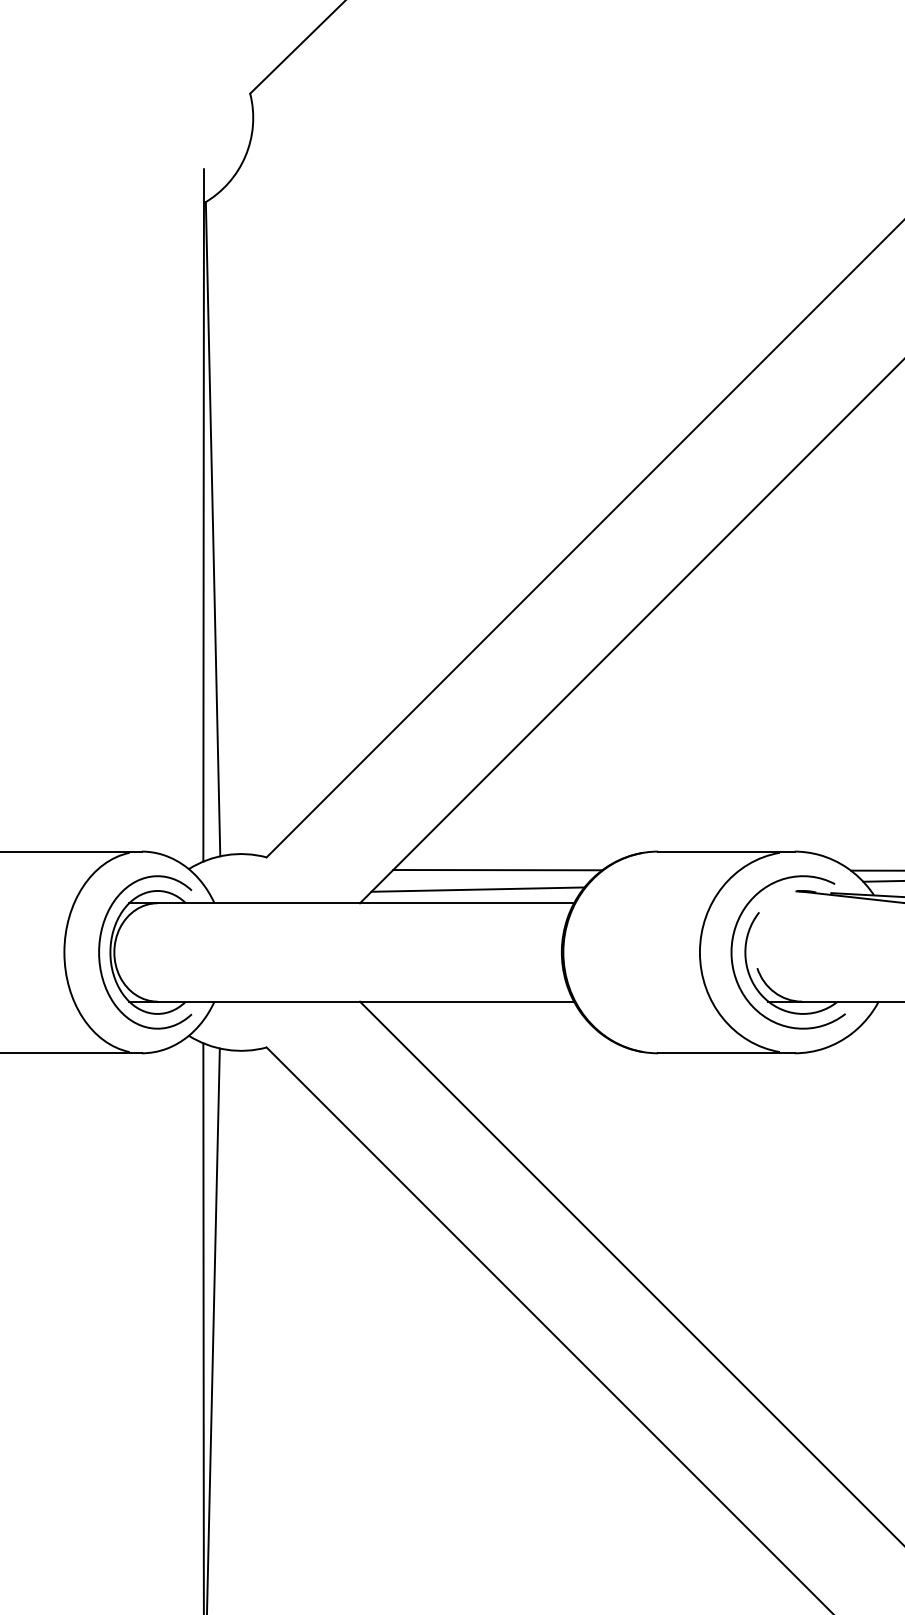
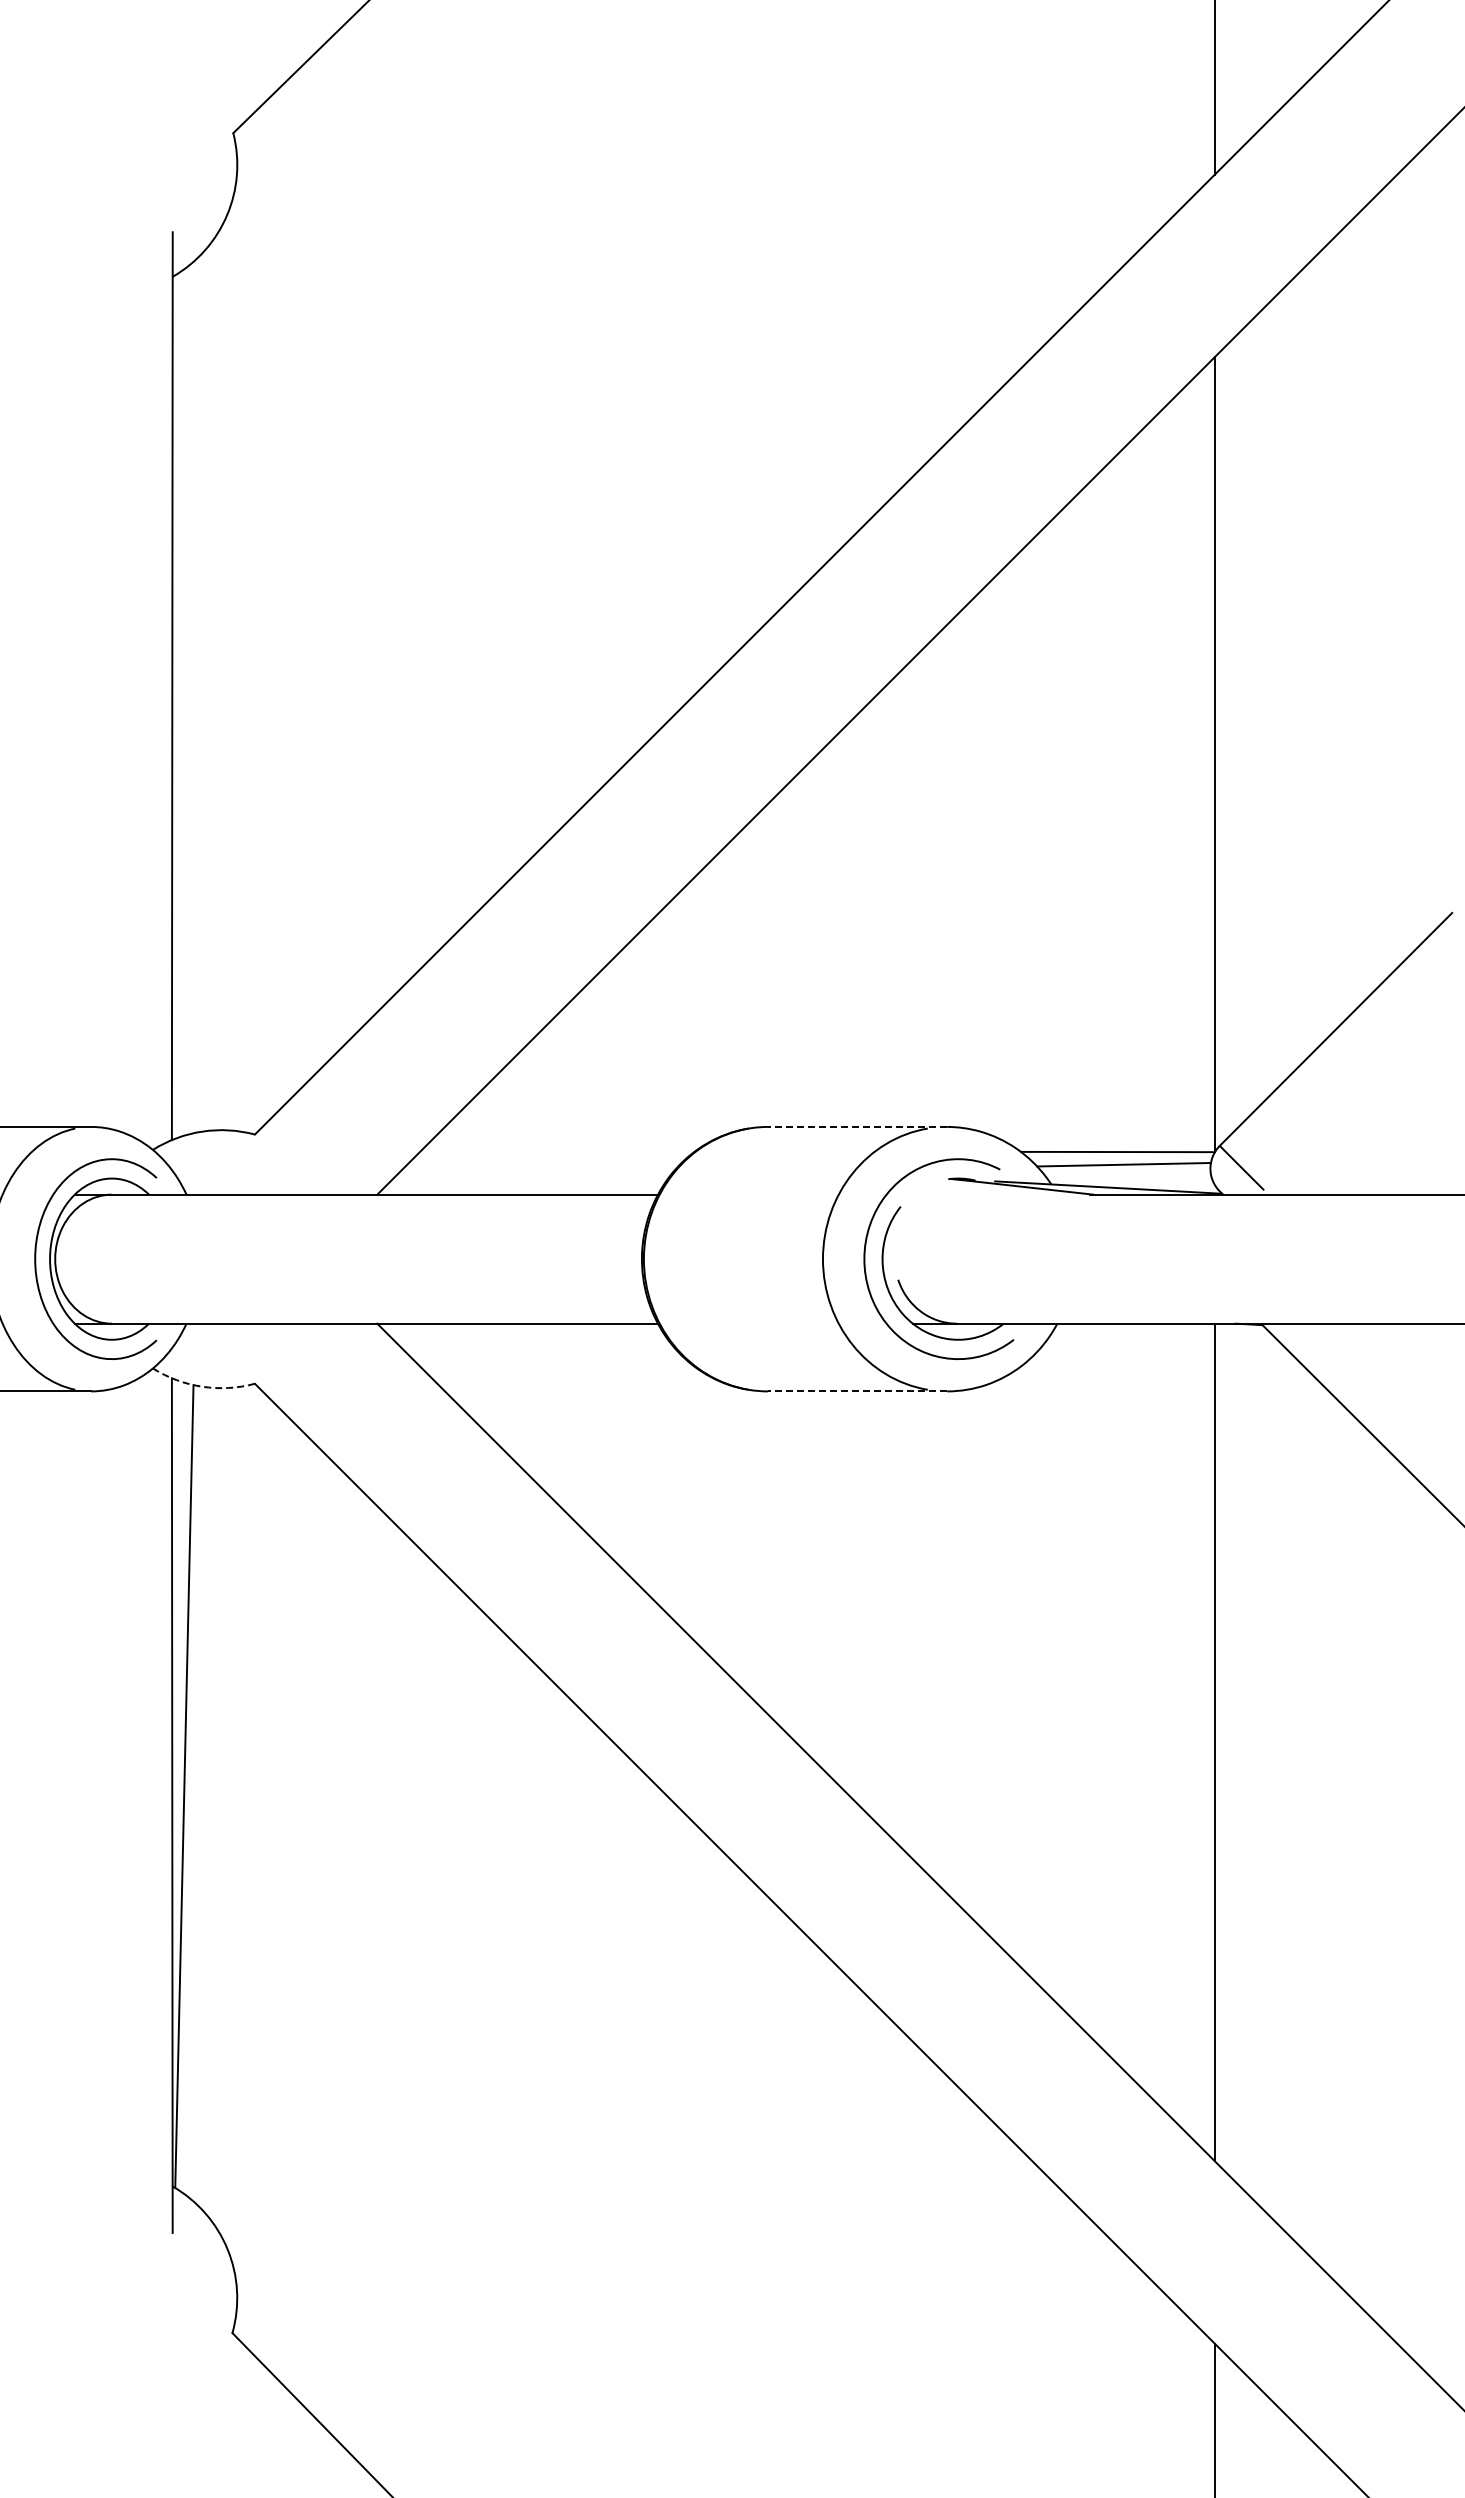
line: (212, 529) -> (184, 704), removed
line: (726, 851) -> (857, 1126), solid -> dashed
line: (497, 870) -> (557, 1151), removed
line: (477, 889) -> (531, 1176), removed
arc: (226, 1049) -> (202, 1386), solid -> dashed
line: (726, 1053) -> (857, 1391), solid -> dashed

